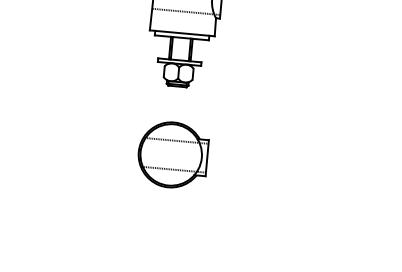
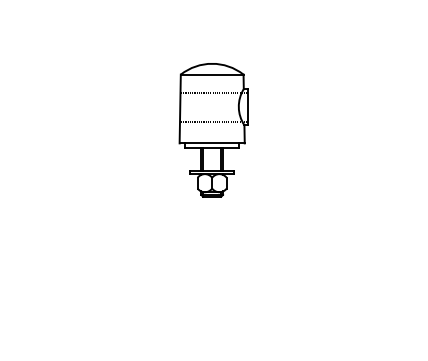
part: (172, 155) -> (213, 265), removed

